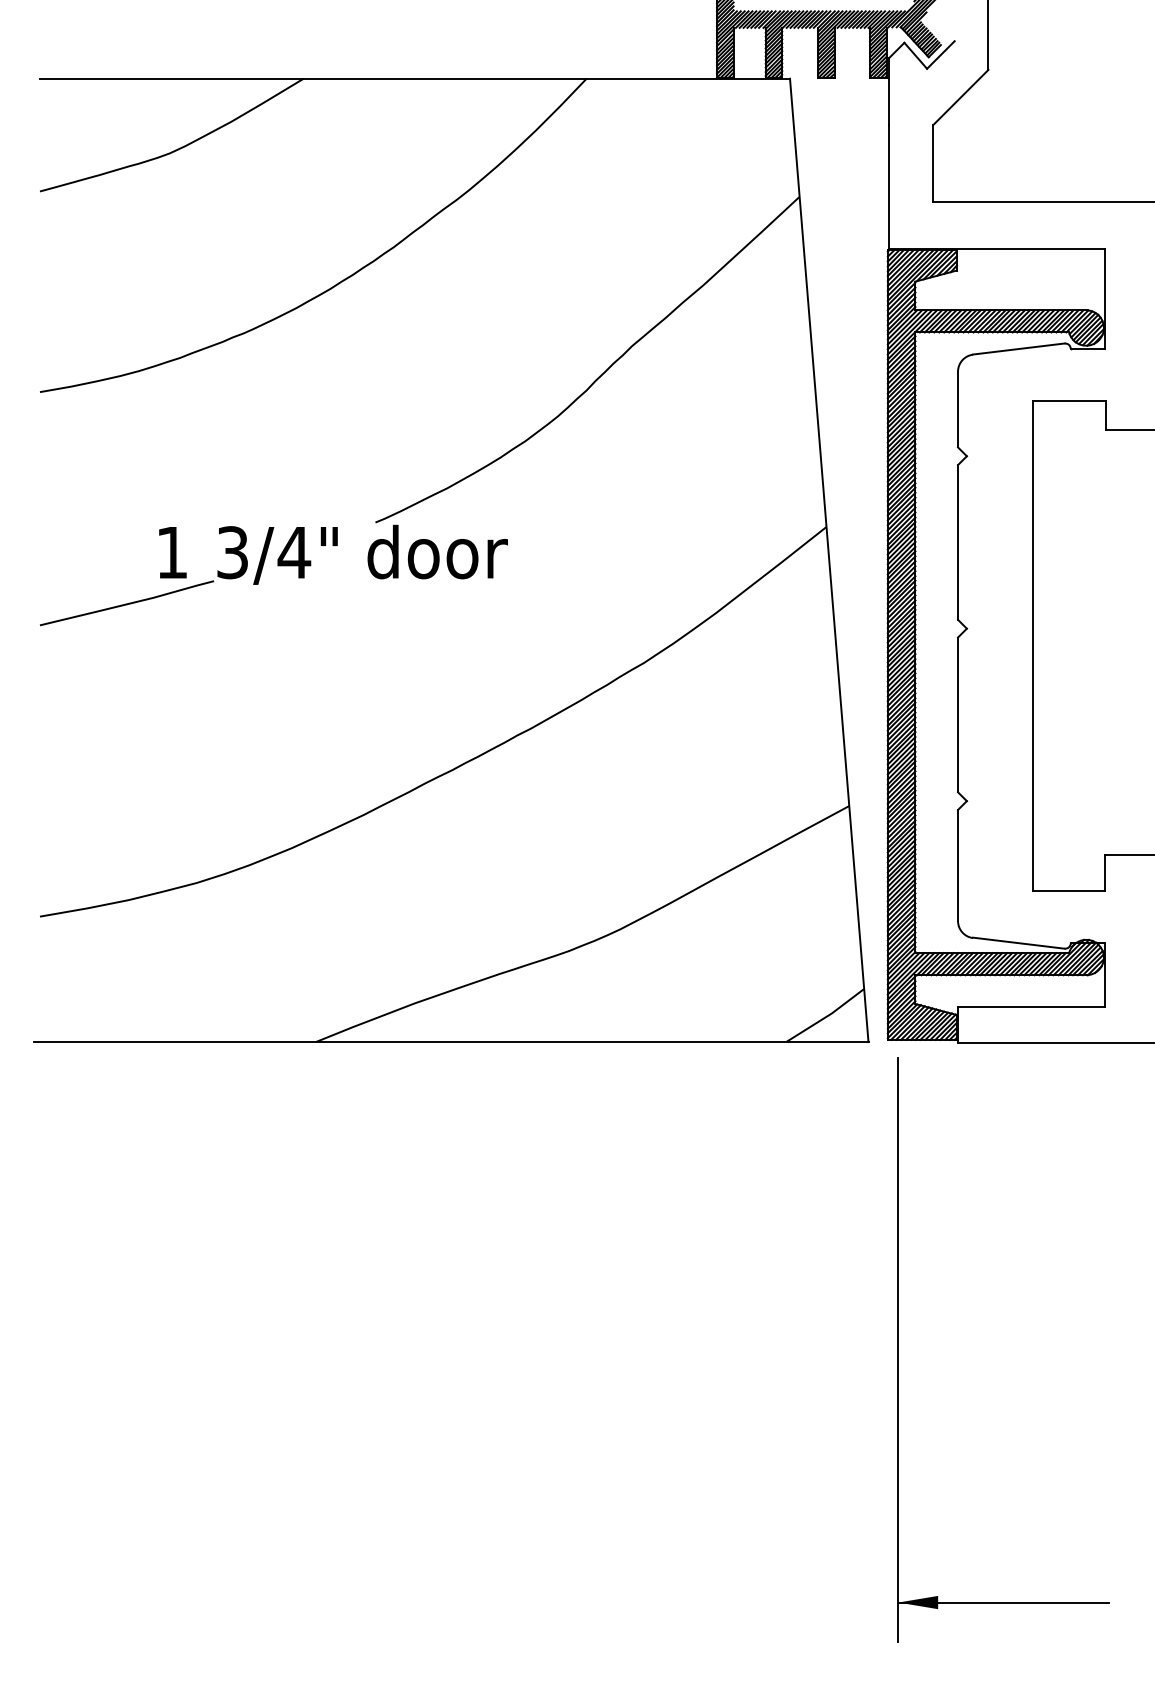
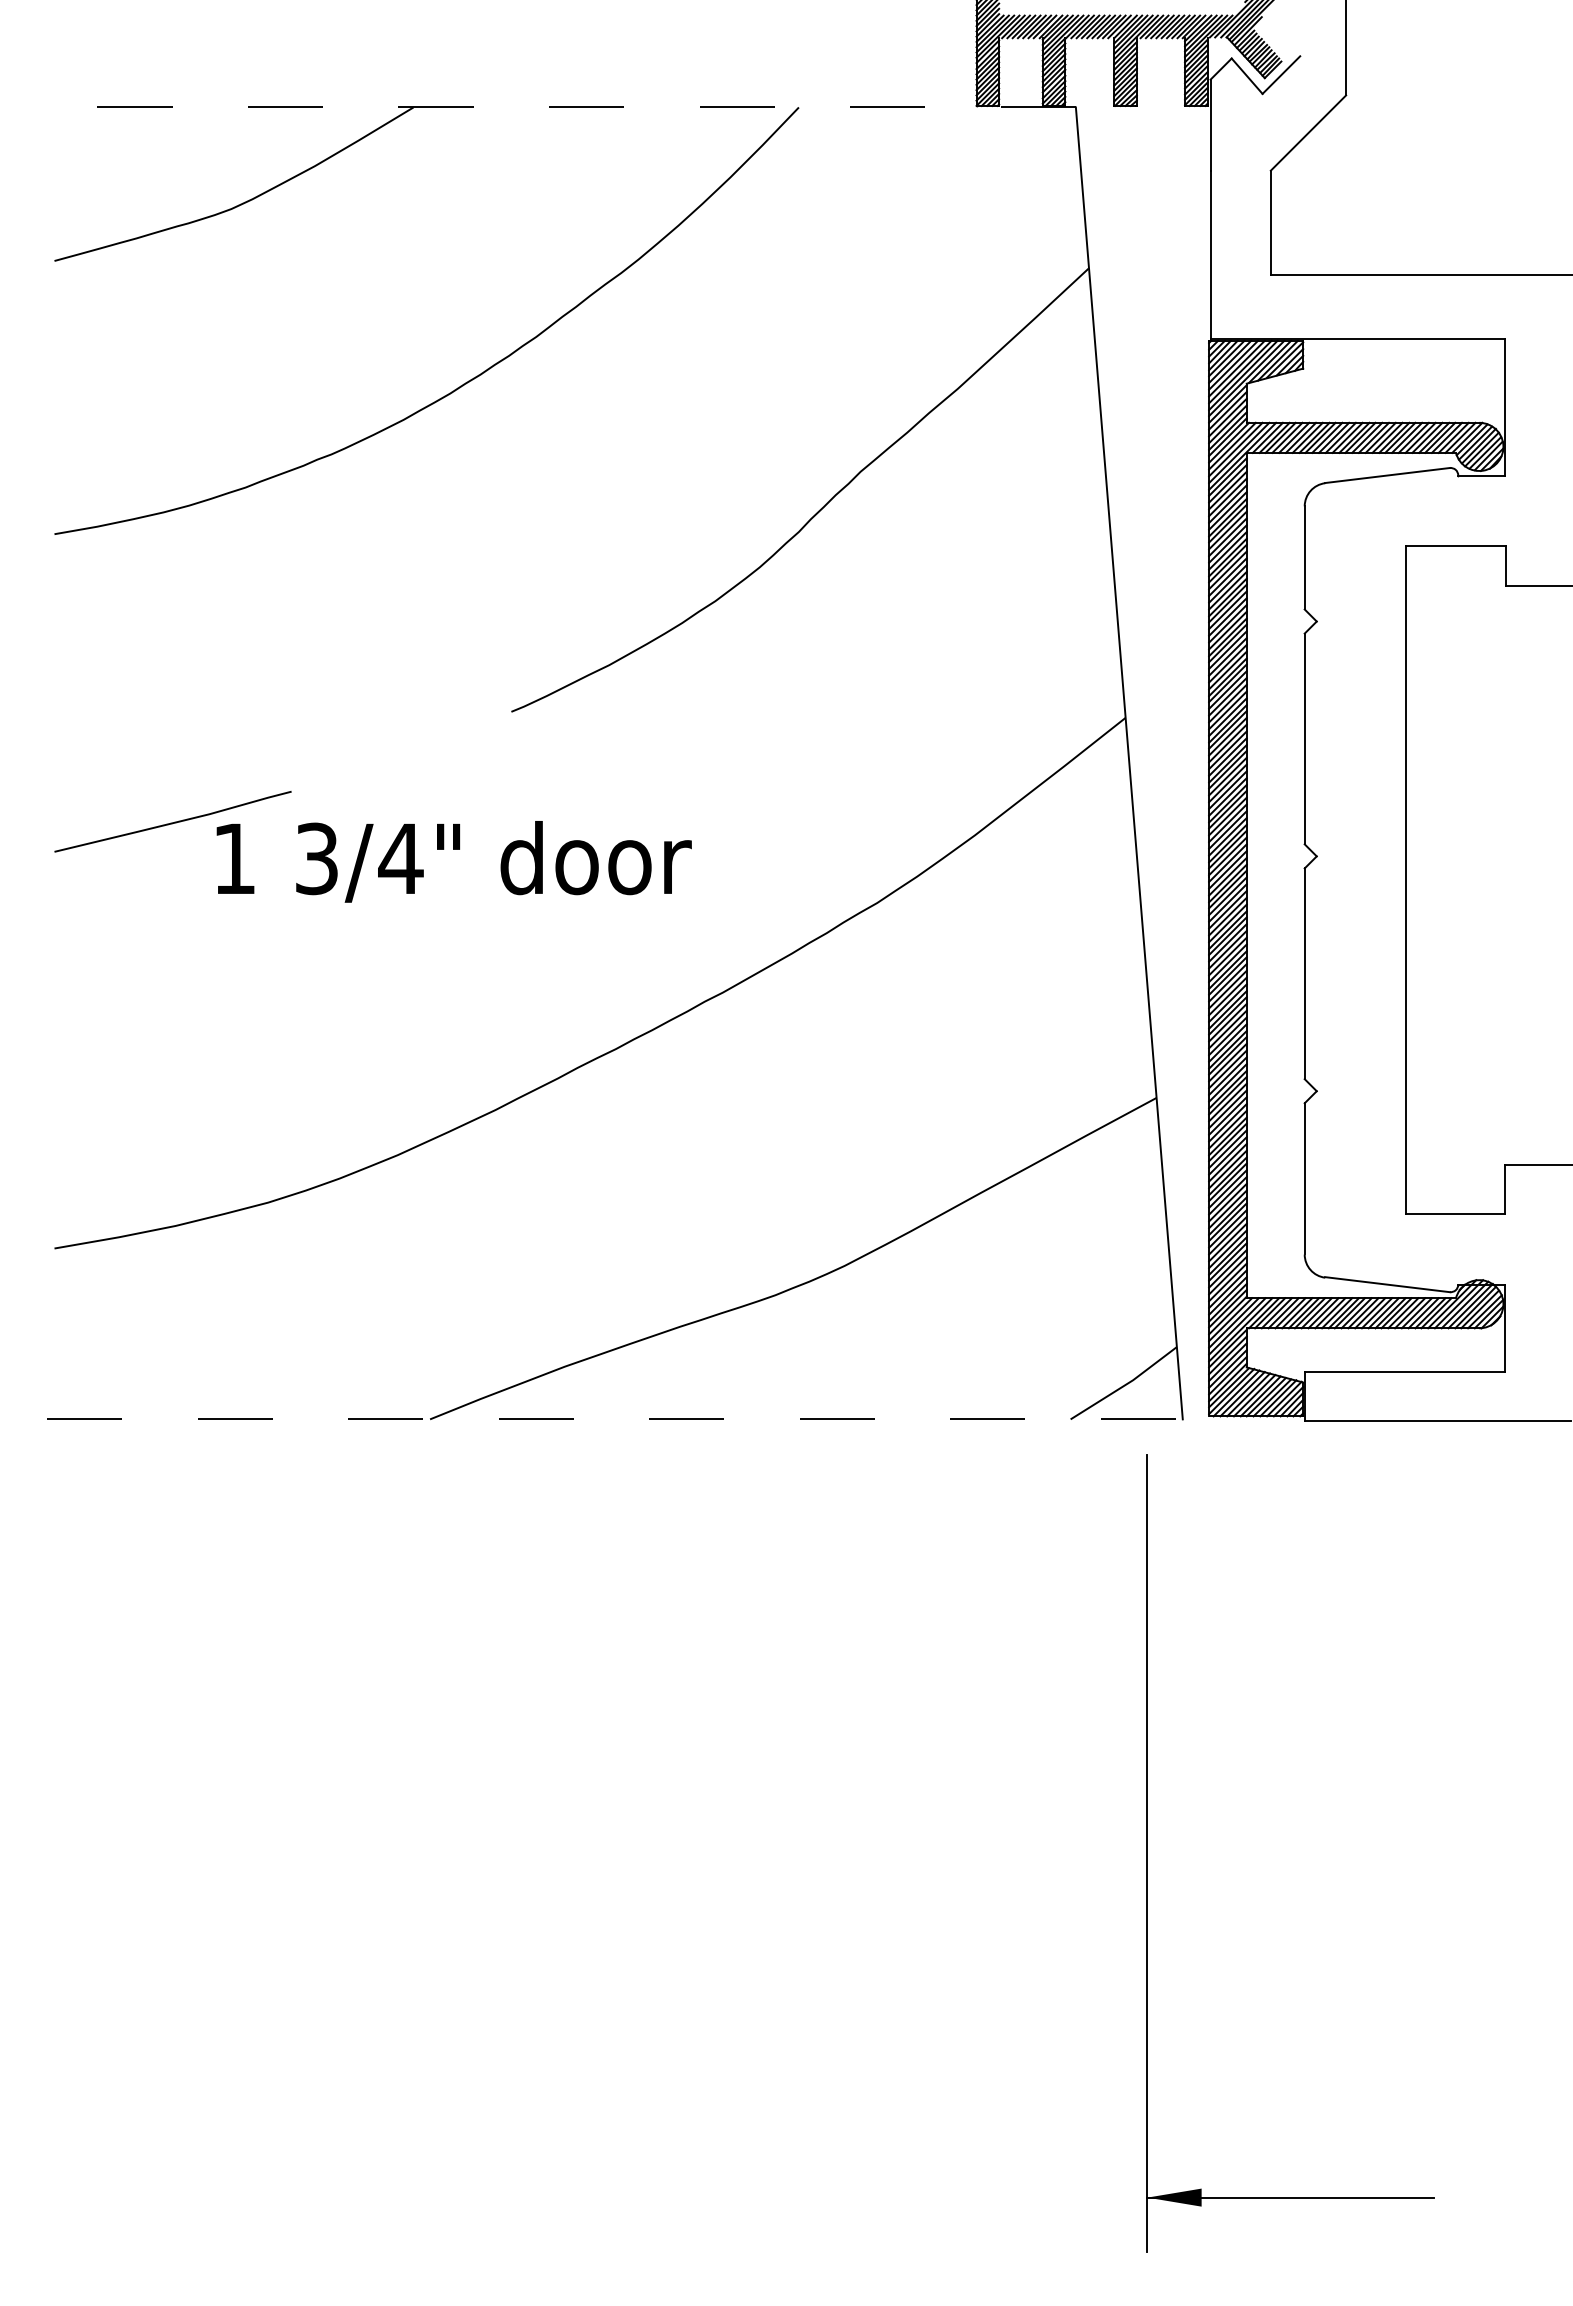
line: (415, 78) -> (565, 107), solid -> dashed
text: (332, 554) -> (453, 861), moved
line: (451, 1042) -> (614, 1419), solid -> dashed
part: (898, 1349) -> (1147, 1853), moved

